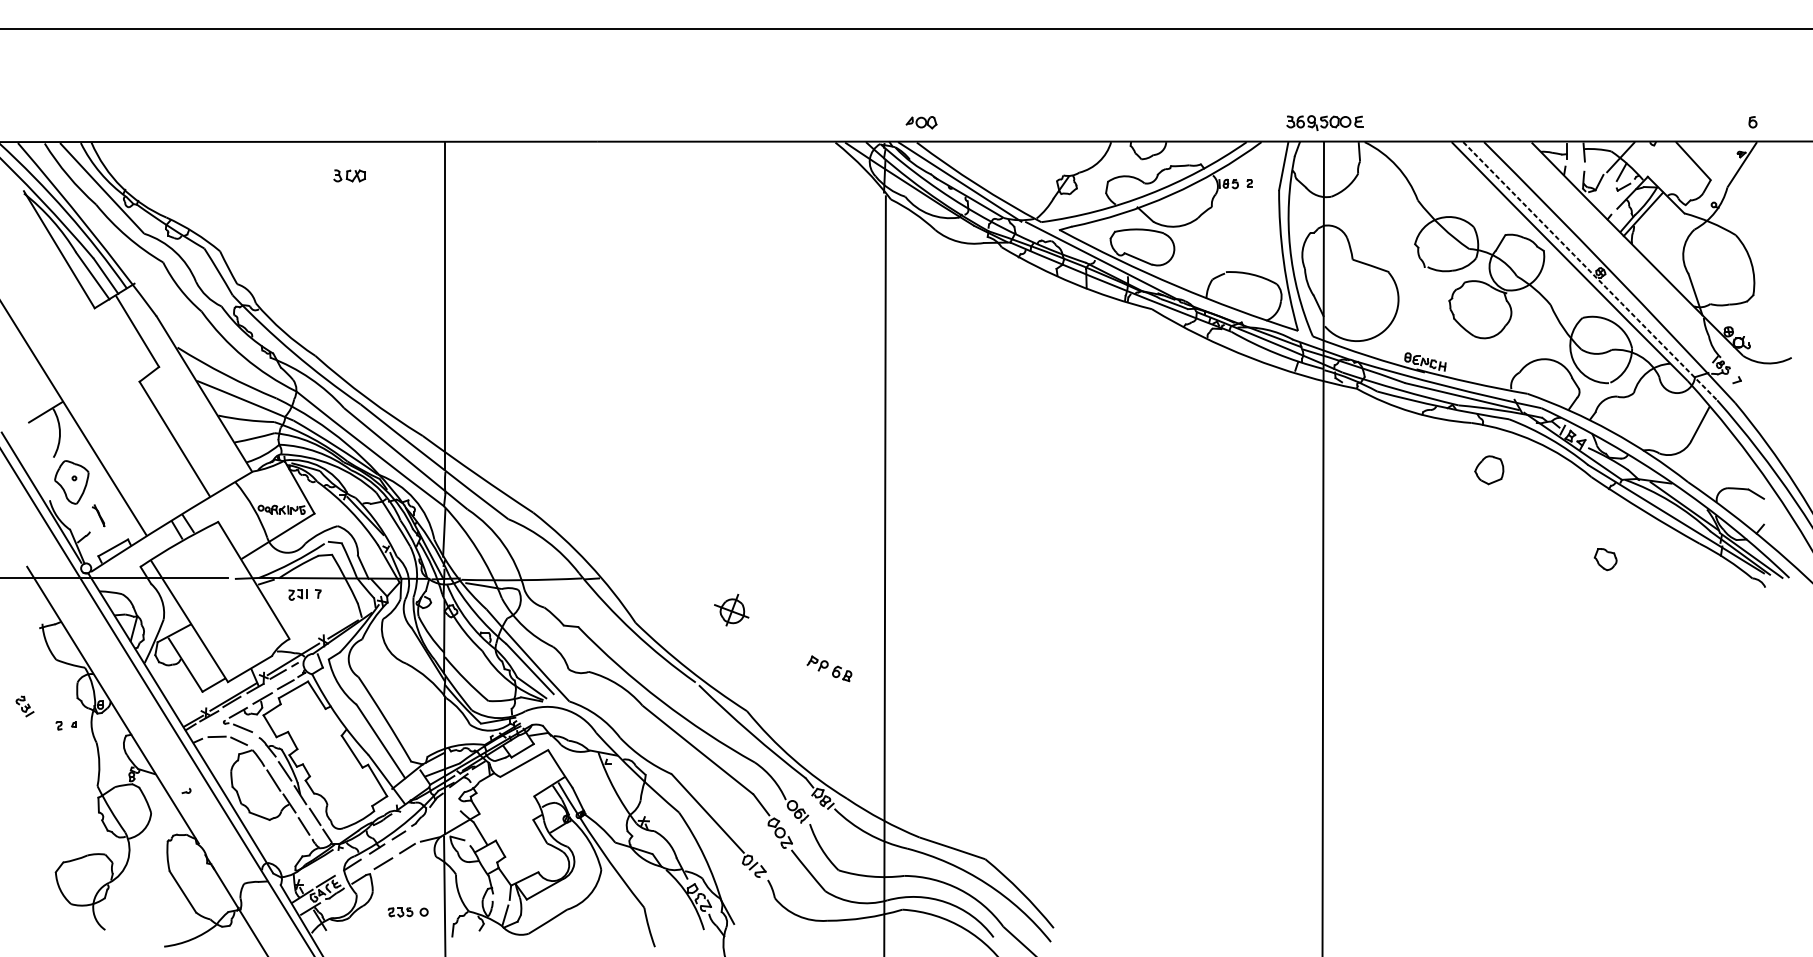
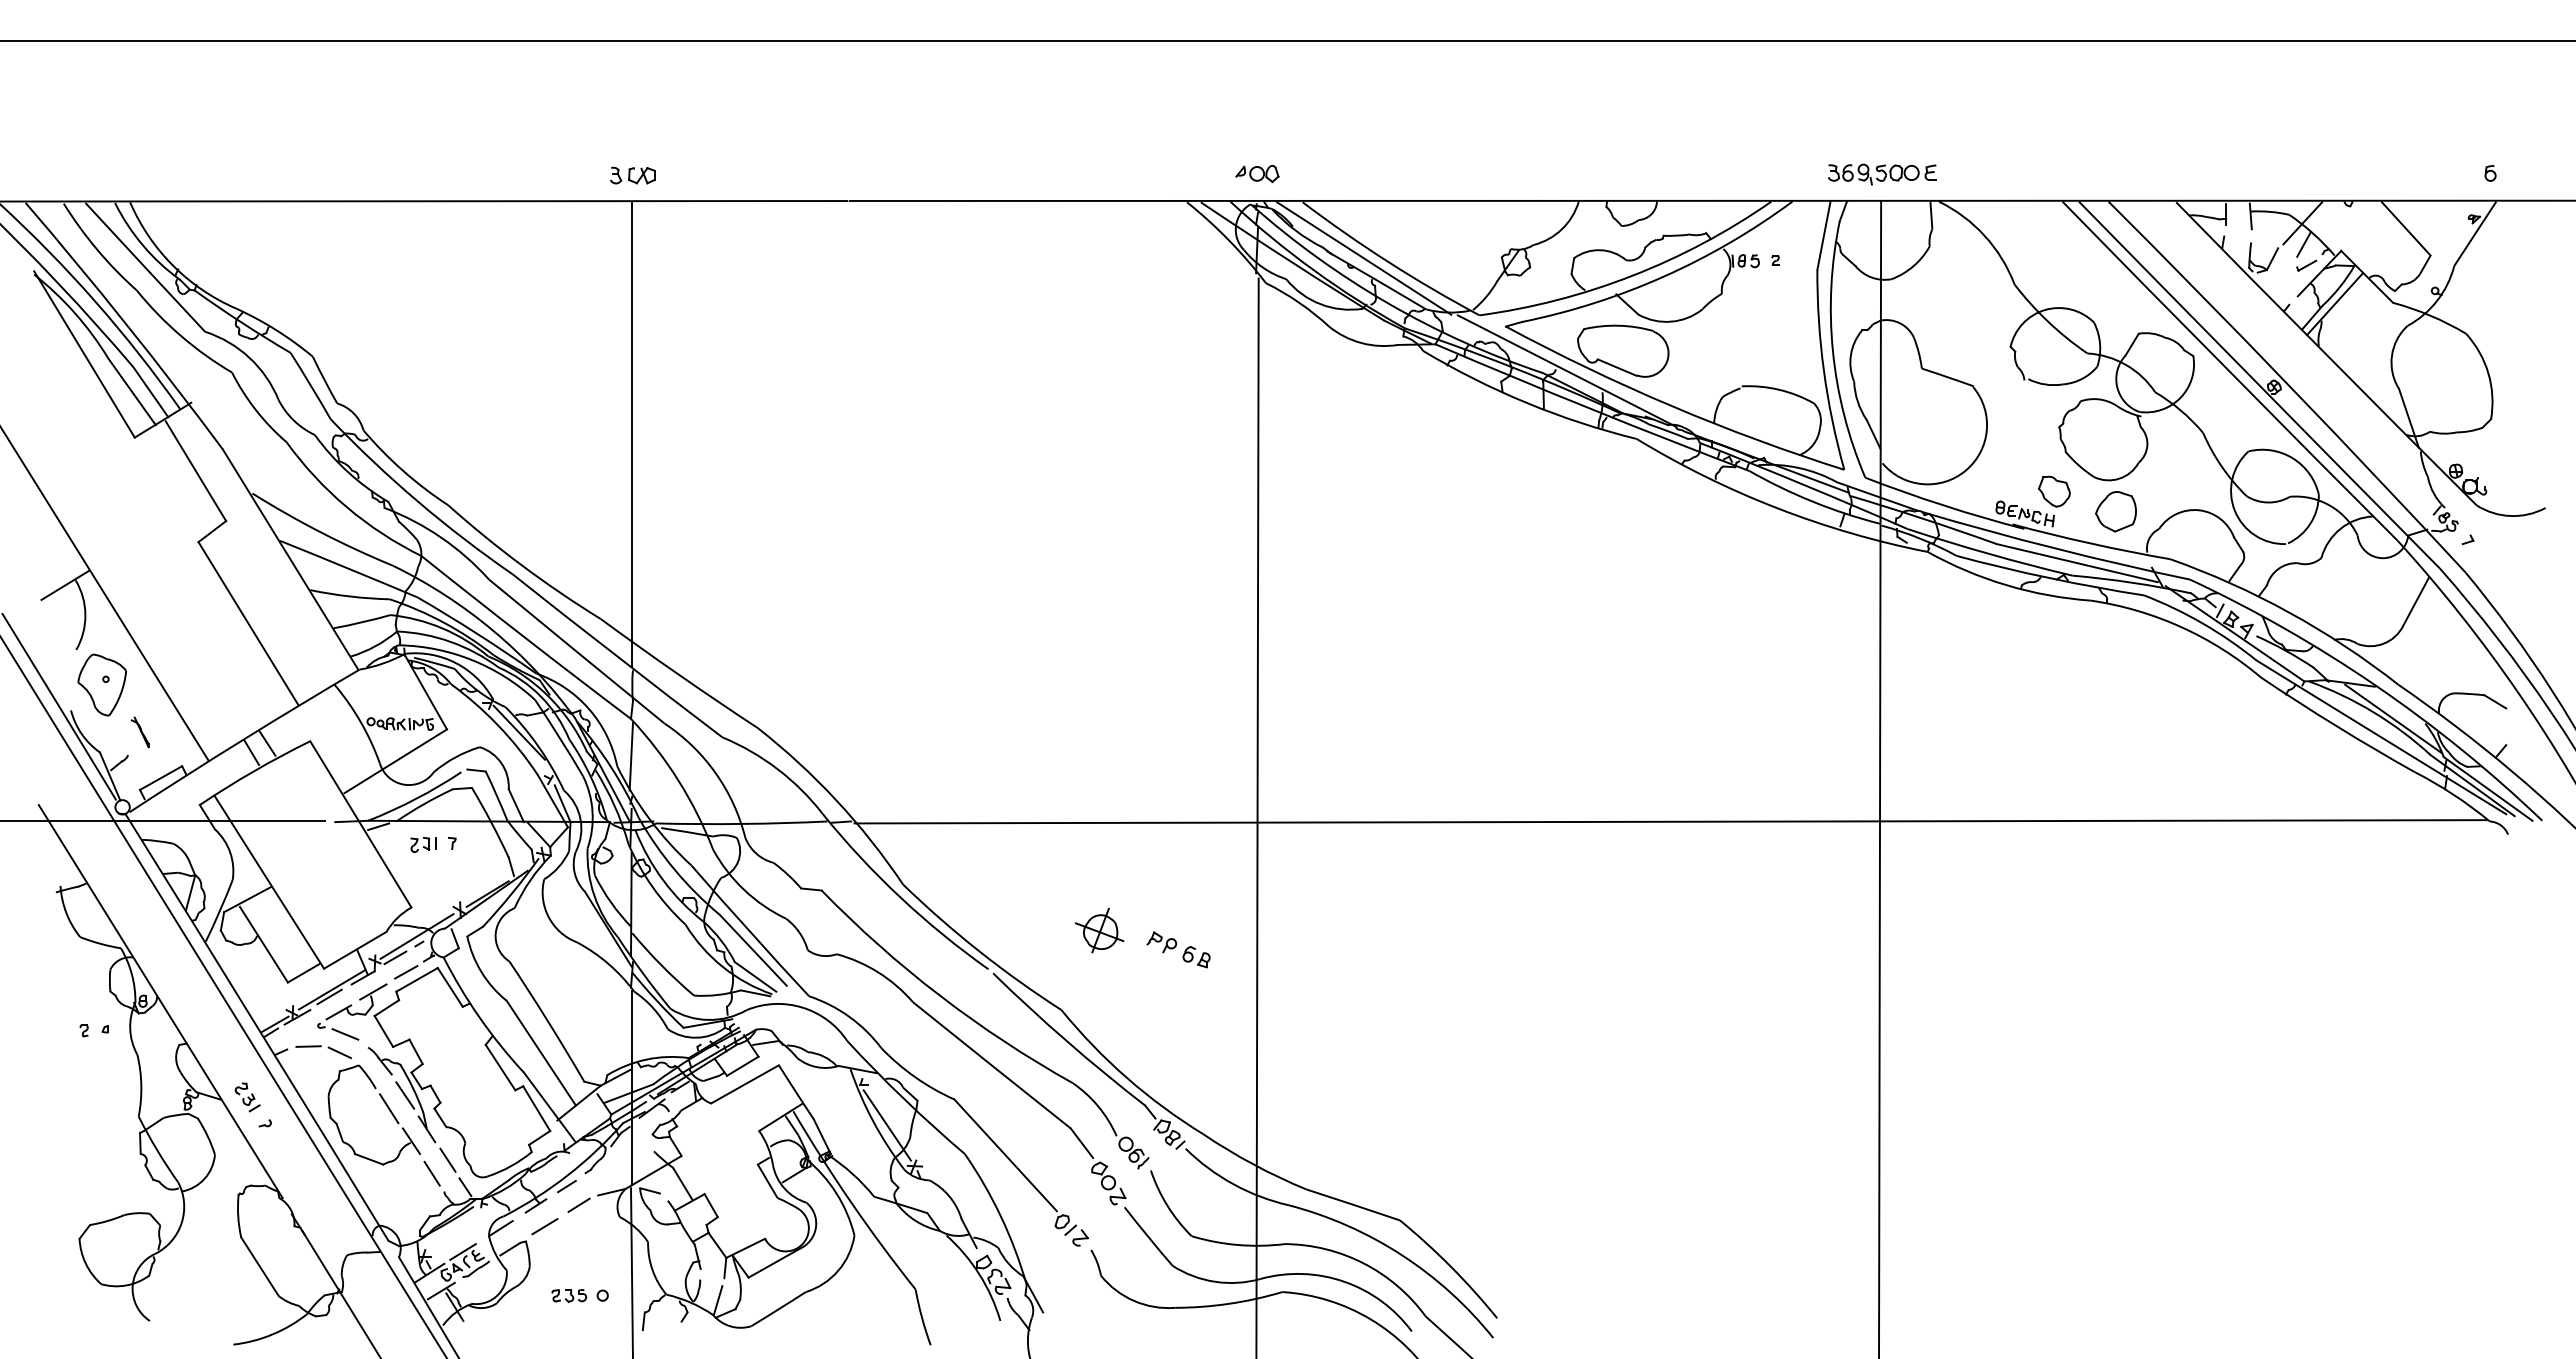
part: (921, 123) -> (1257, 174), moved
part: (349, 175) -> (632, 175), moved
arc: (1590, 271) -> (2259, 385), dashed -> solid
part: (1488, 470) -> (2115, 511), moved
part: (1605, 559) -> (2053, 491), moved
line: (1175, 578) -> (1670, 821), added
part: (731, 610) -> (1099, 930), moved
part: (24, 706) -> (247, 1097), moved
line: (624, 792) -> (887, 1125), added

